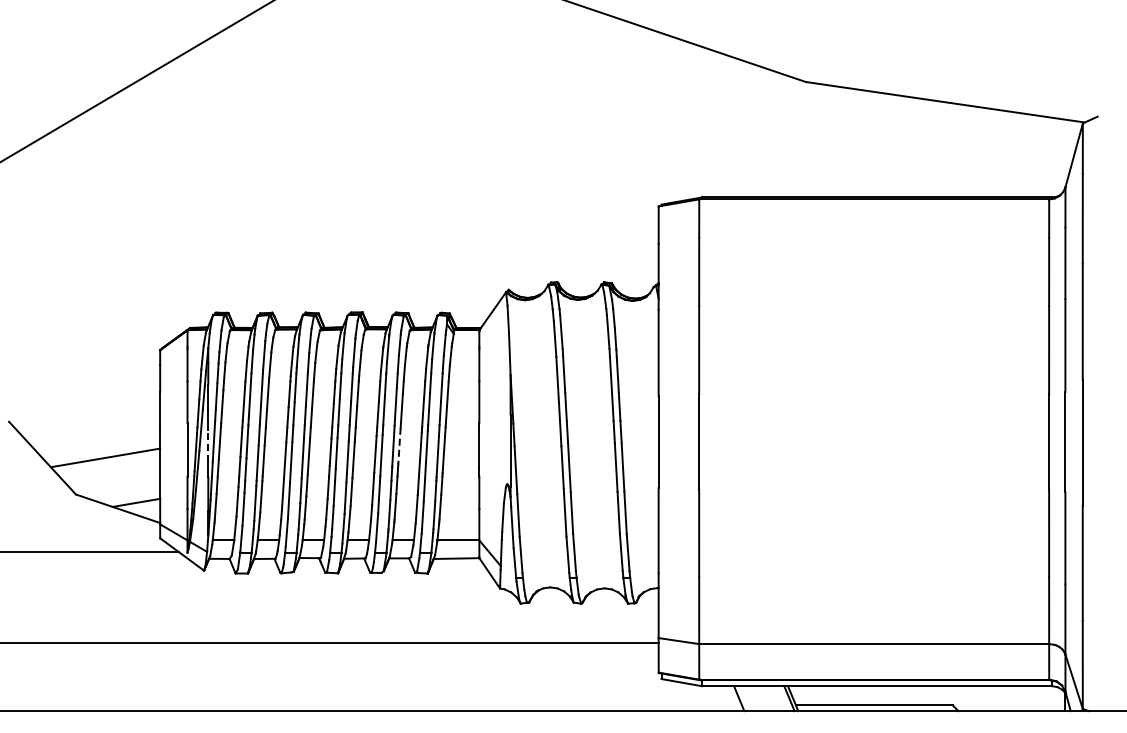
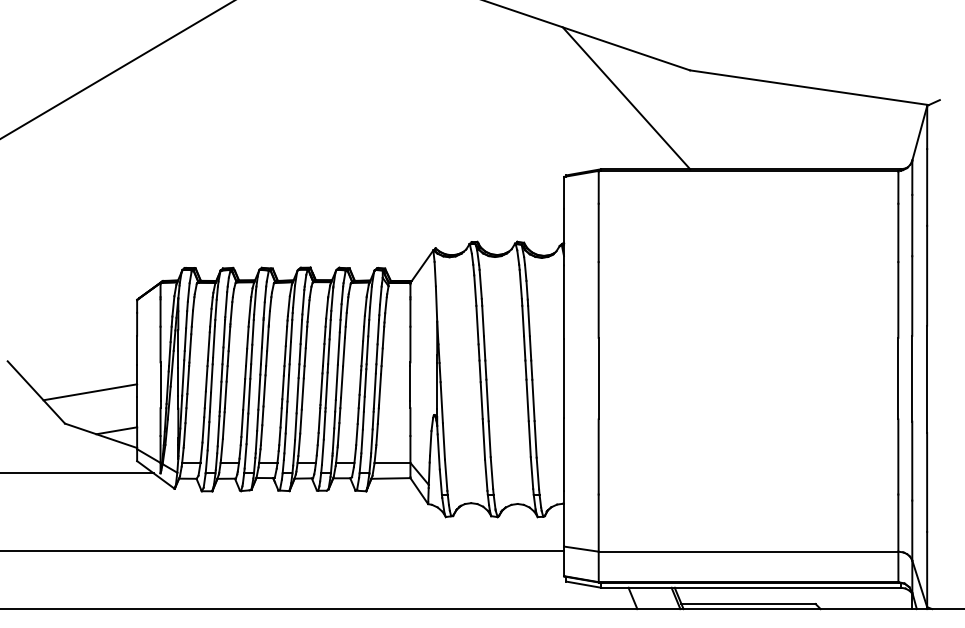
line: (731, 114) -> (626, 98), added
line: (208, 445) -> (178, 381), dashed -> solid
line: (399, 446) -> (342, 382), dashed -> solid

